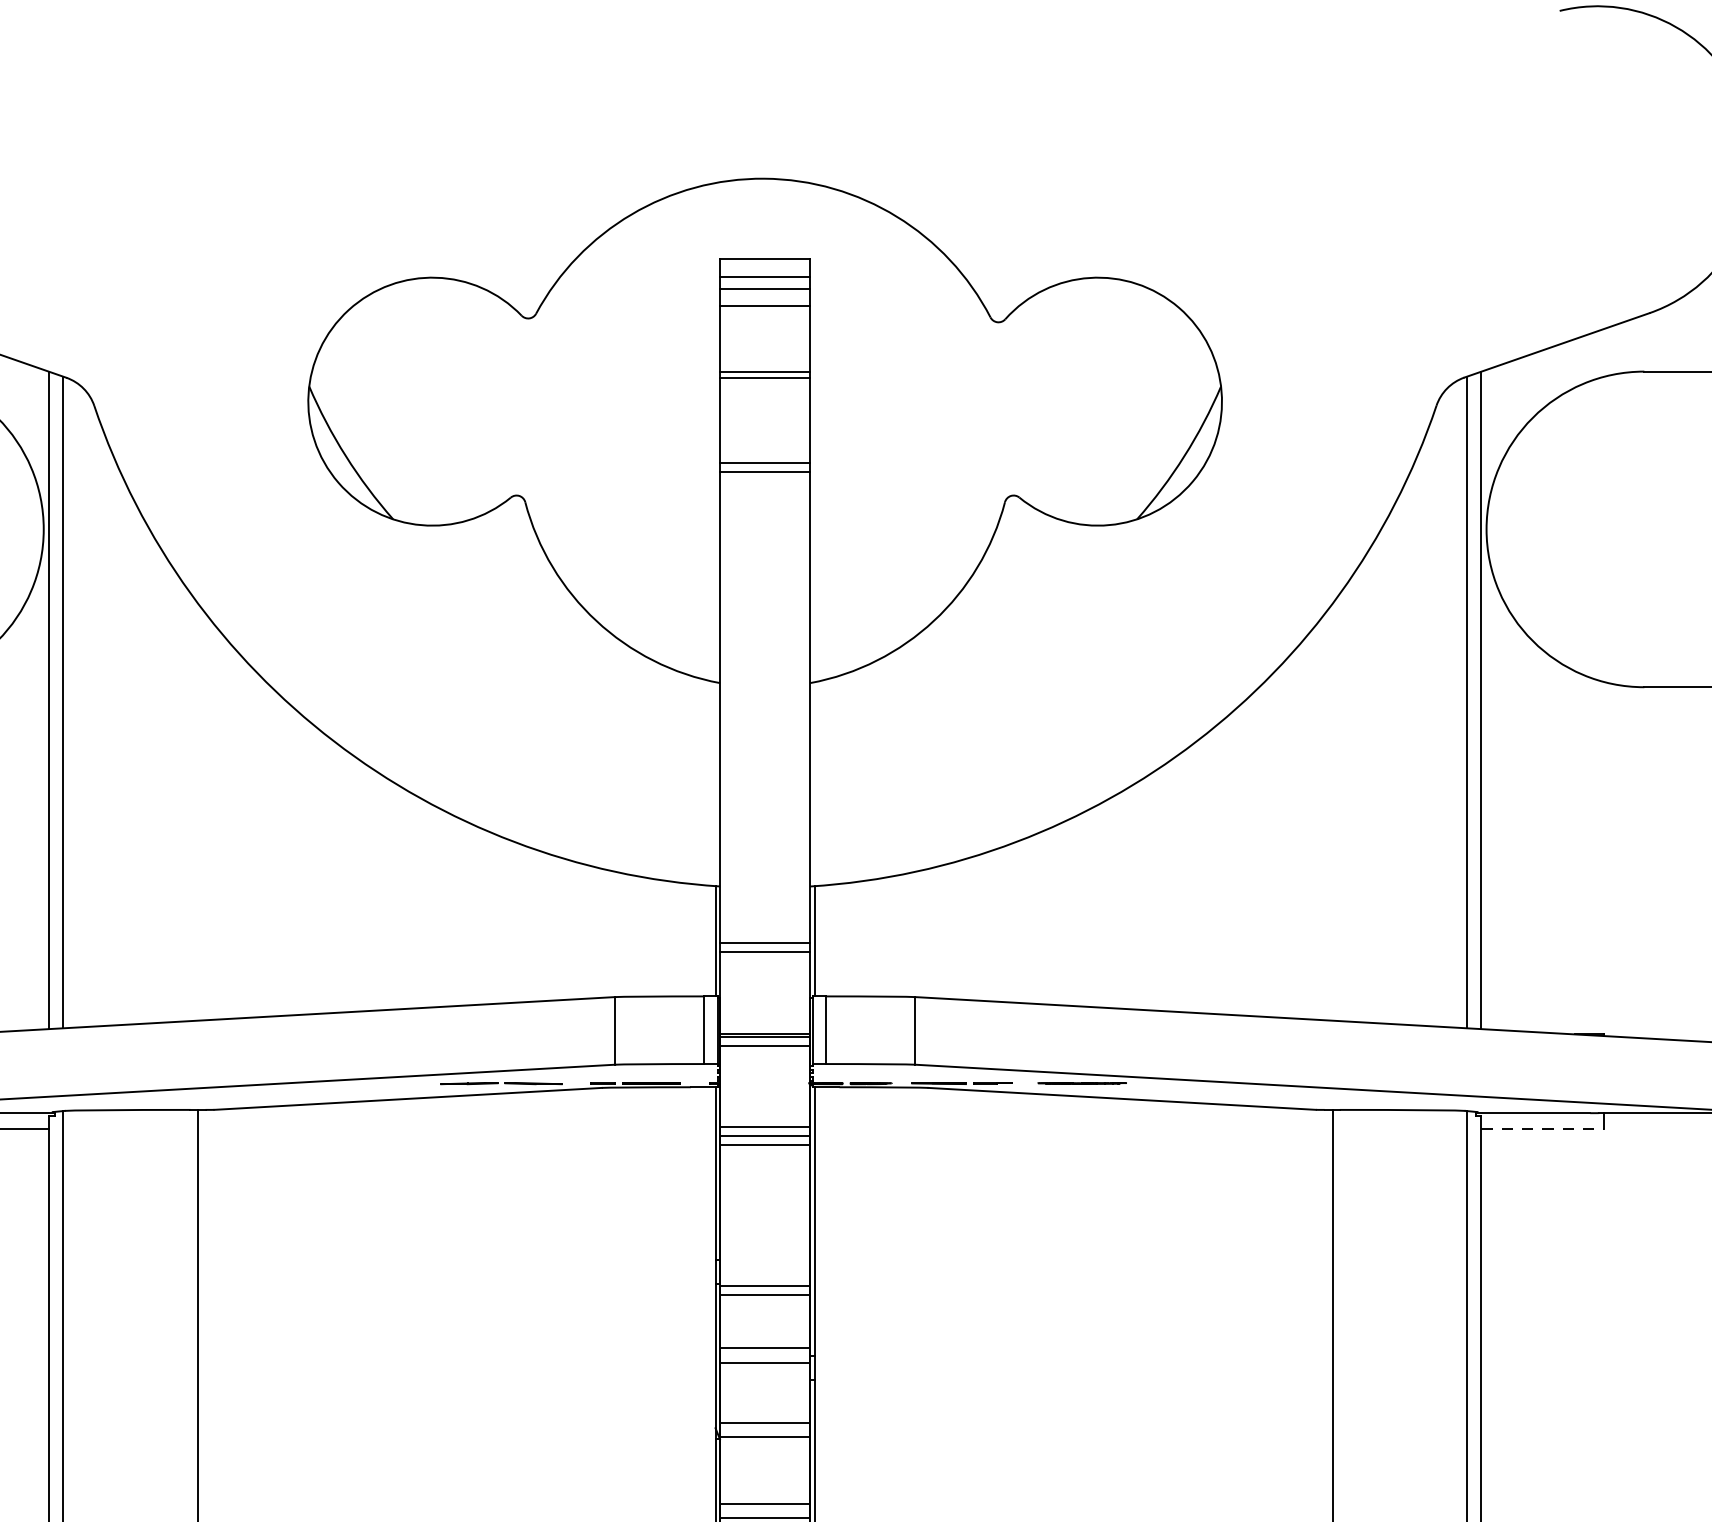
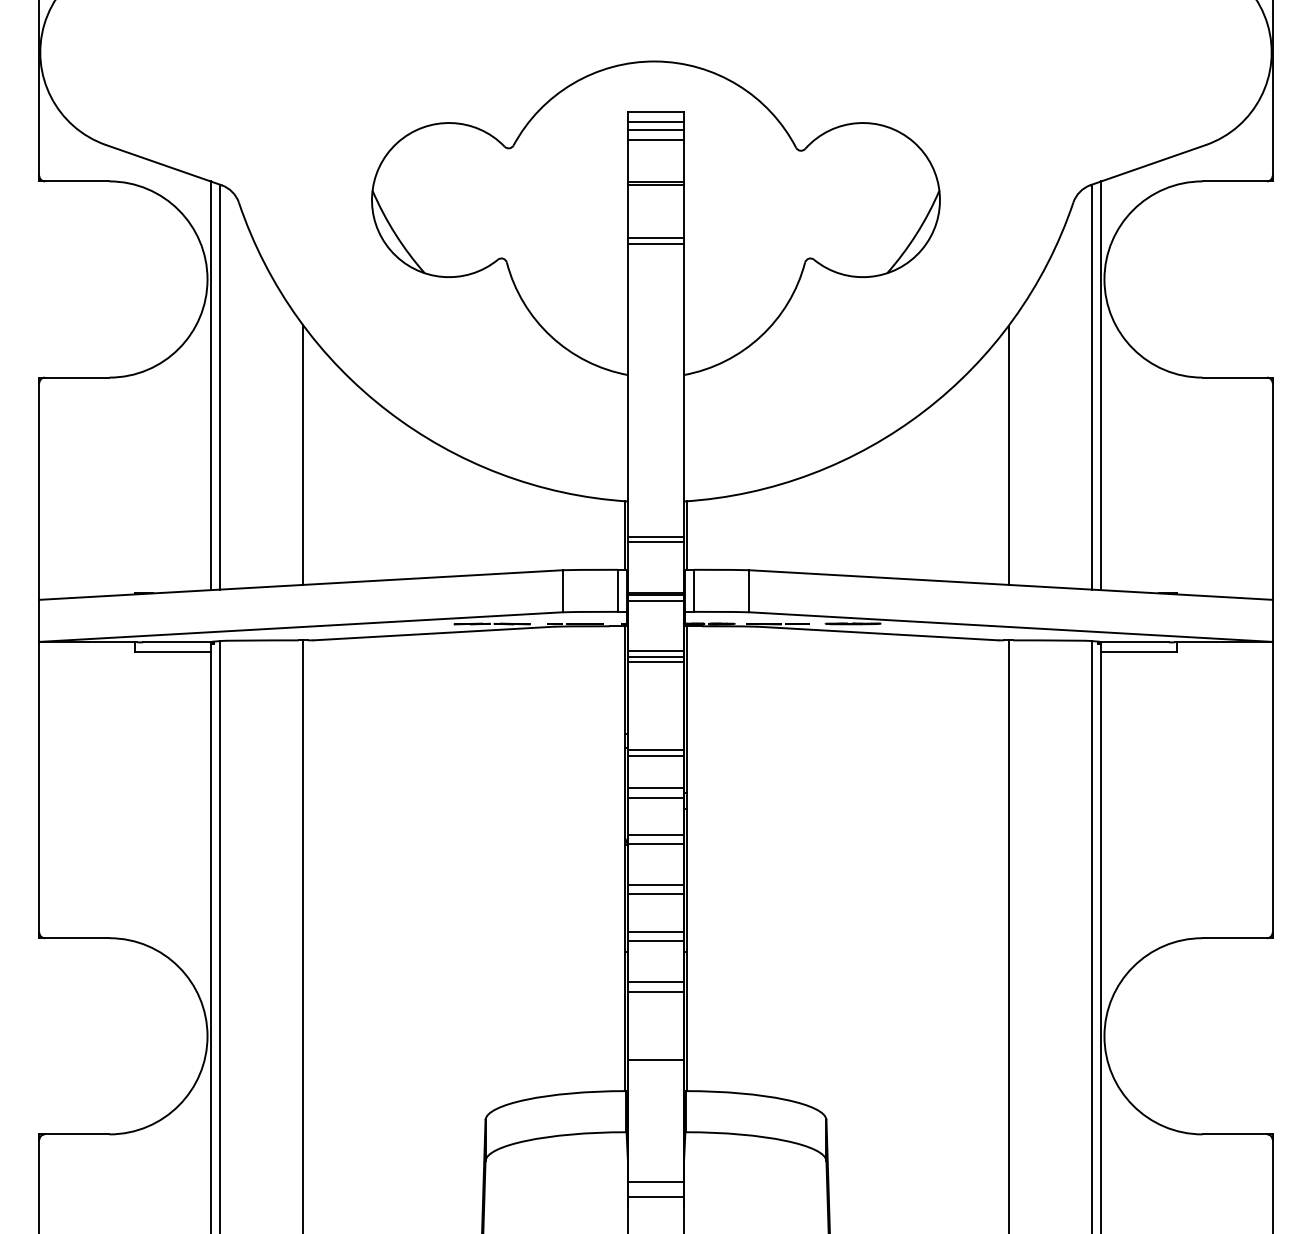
line: (198, 810) -> (303, 454), added
line: (1332, 810) -> (1008, 454), added
line: (1542, 1129) -> (1139, 652), dashed -> solid

